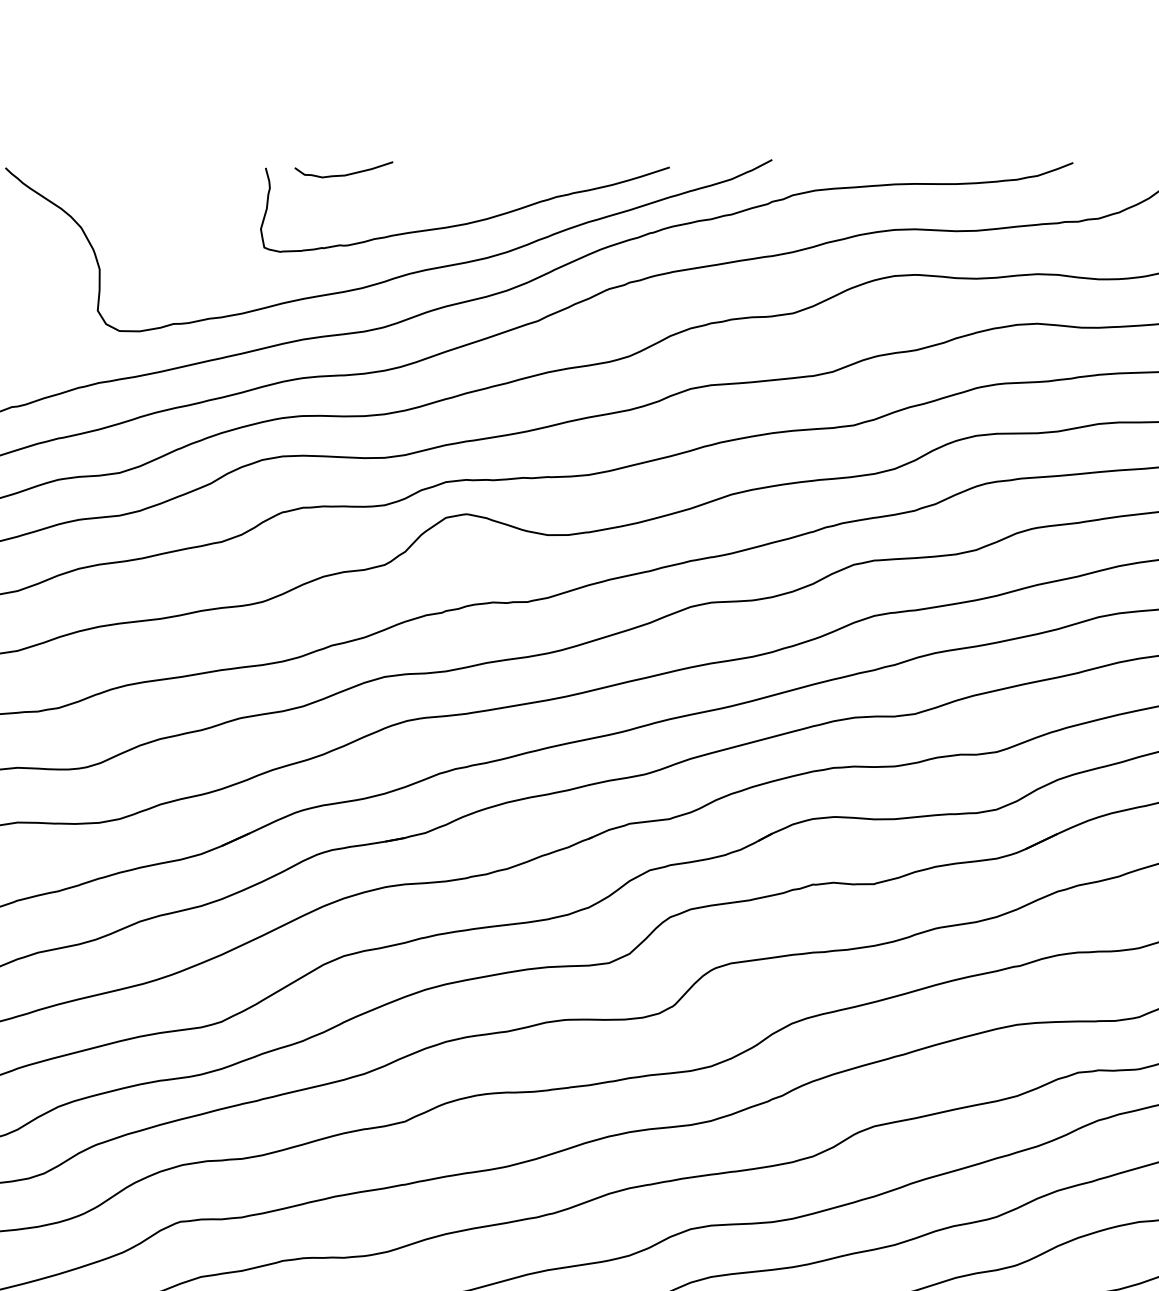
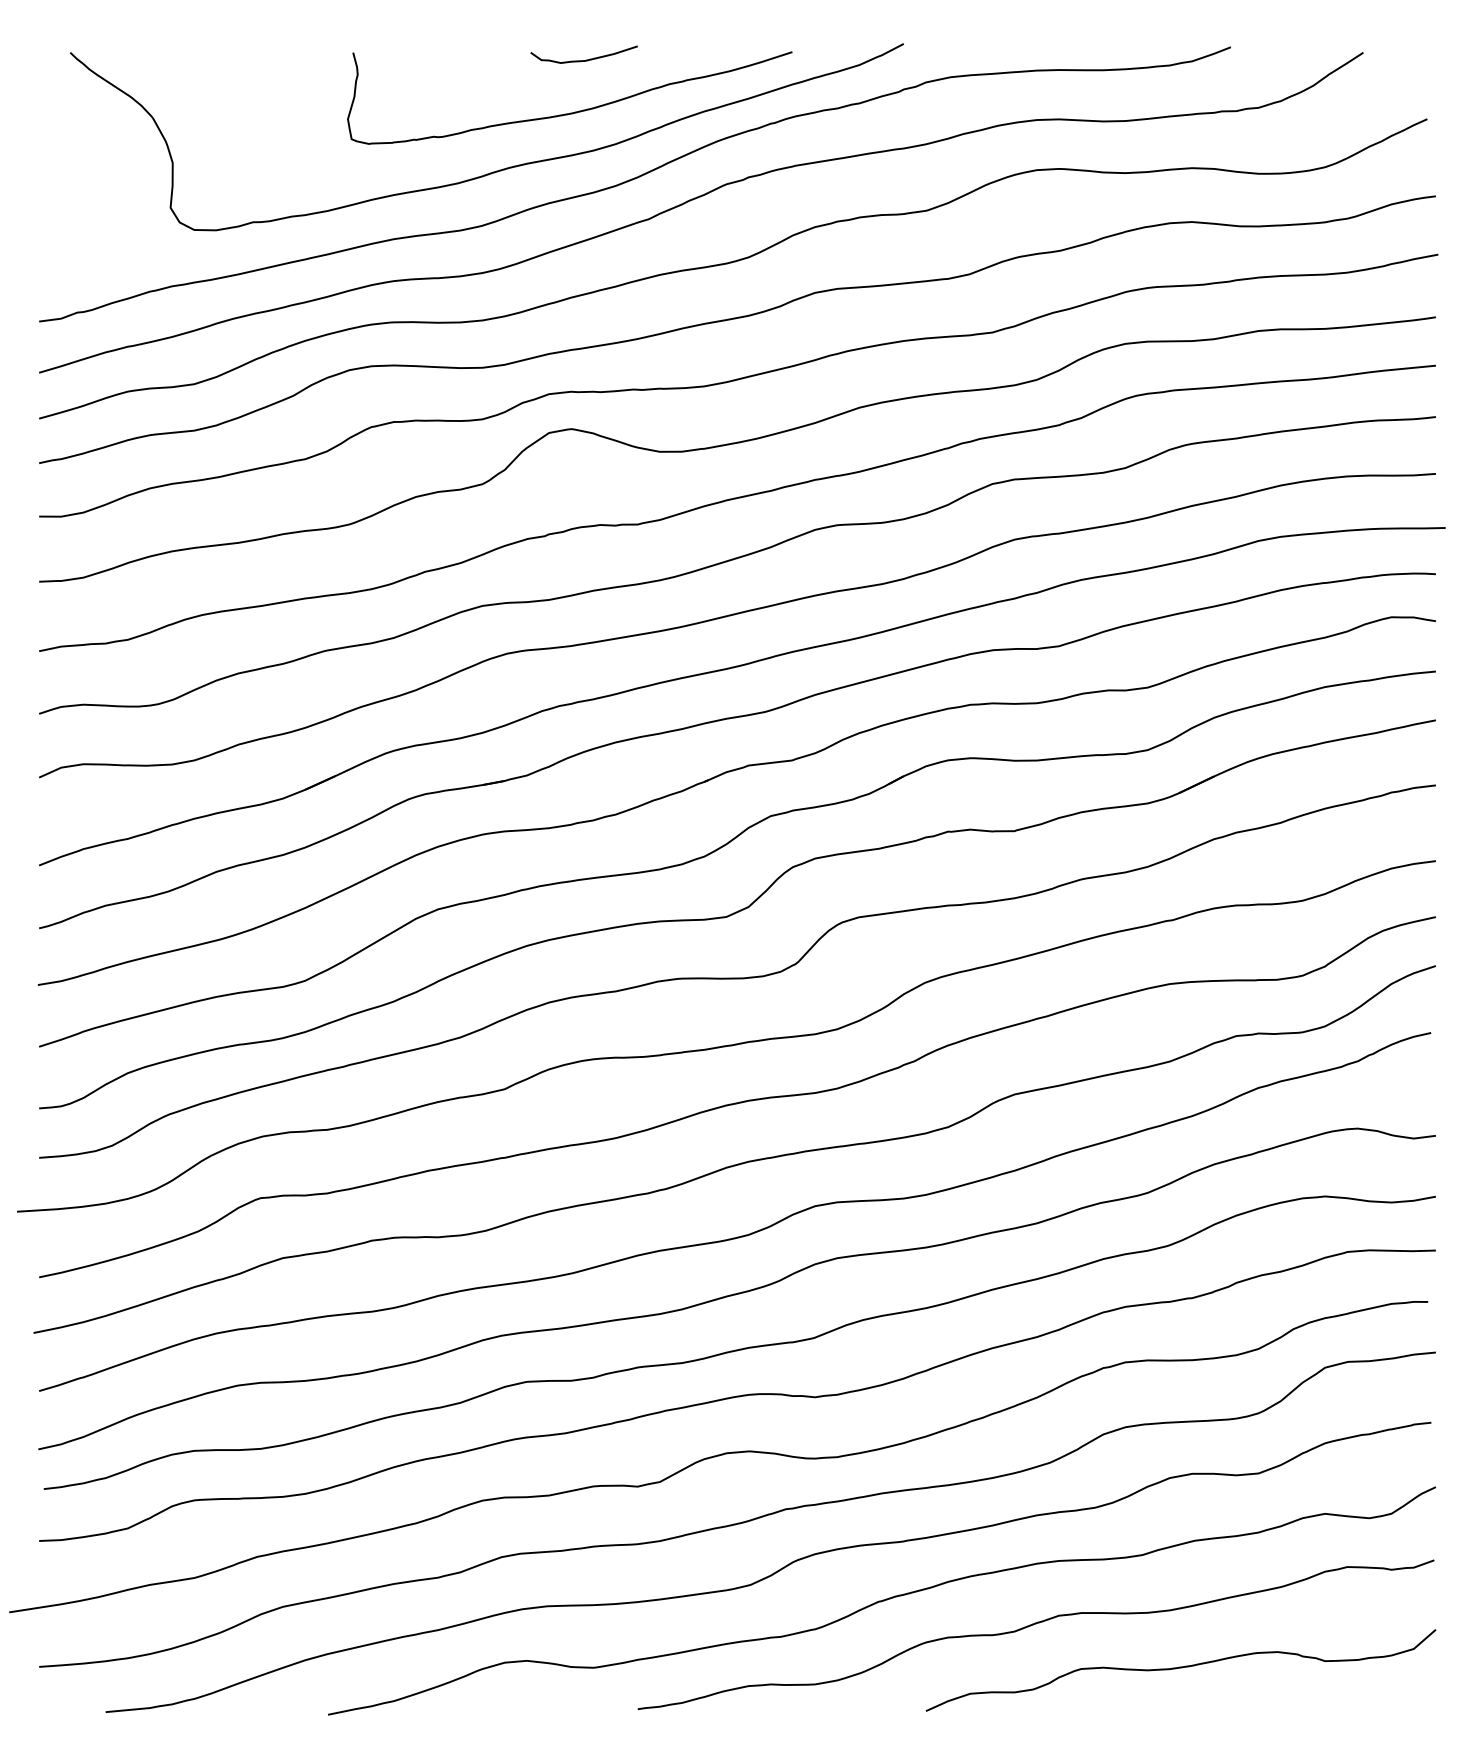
curve: (345, 174) -> (585, 59), moved

